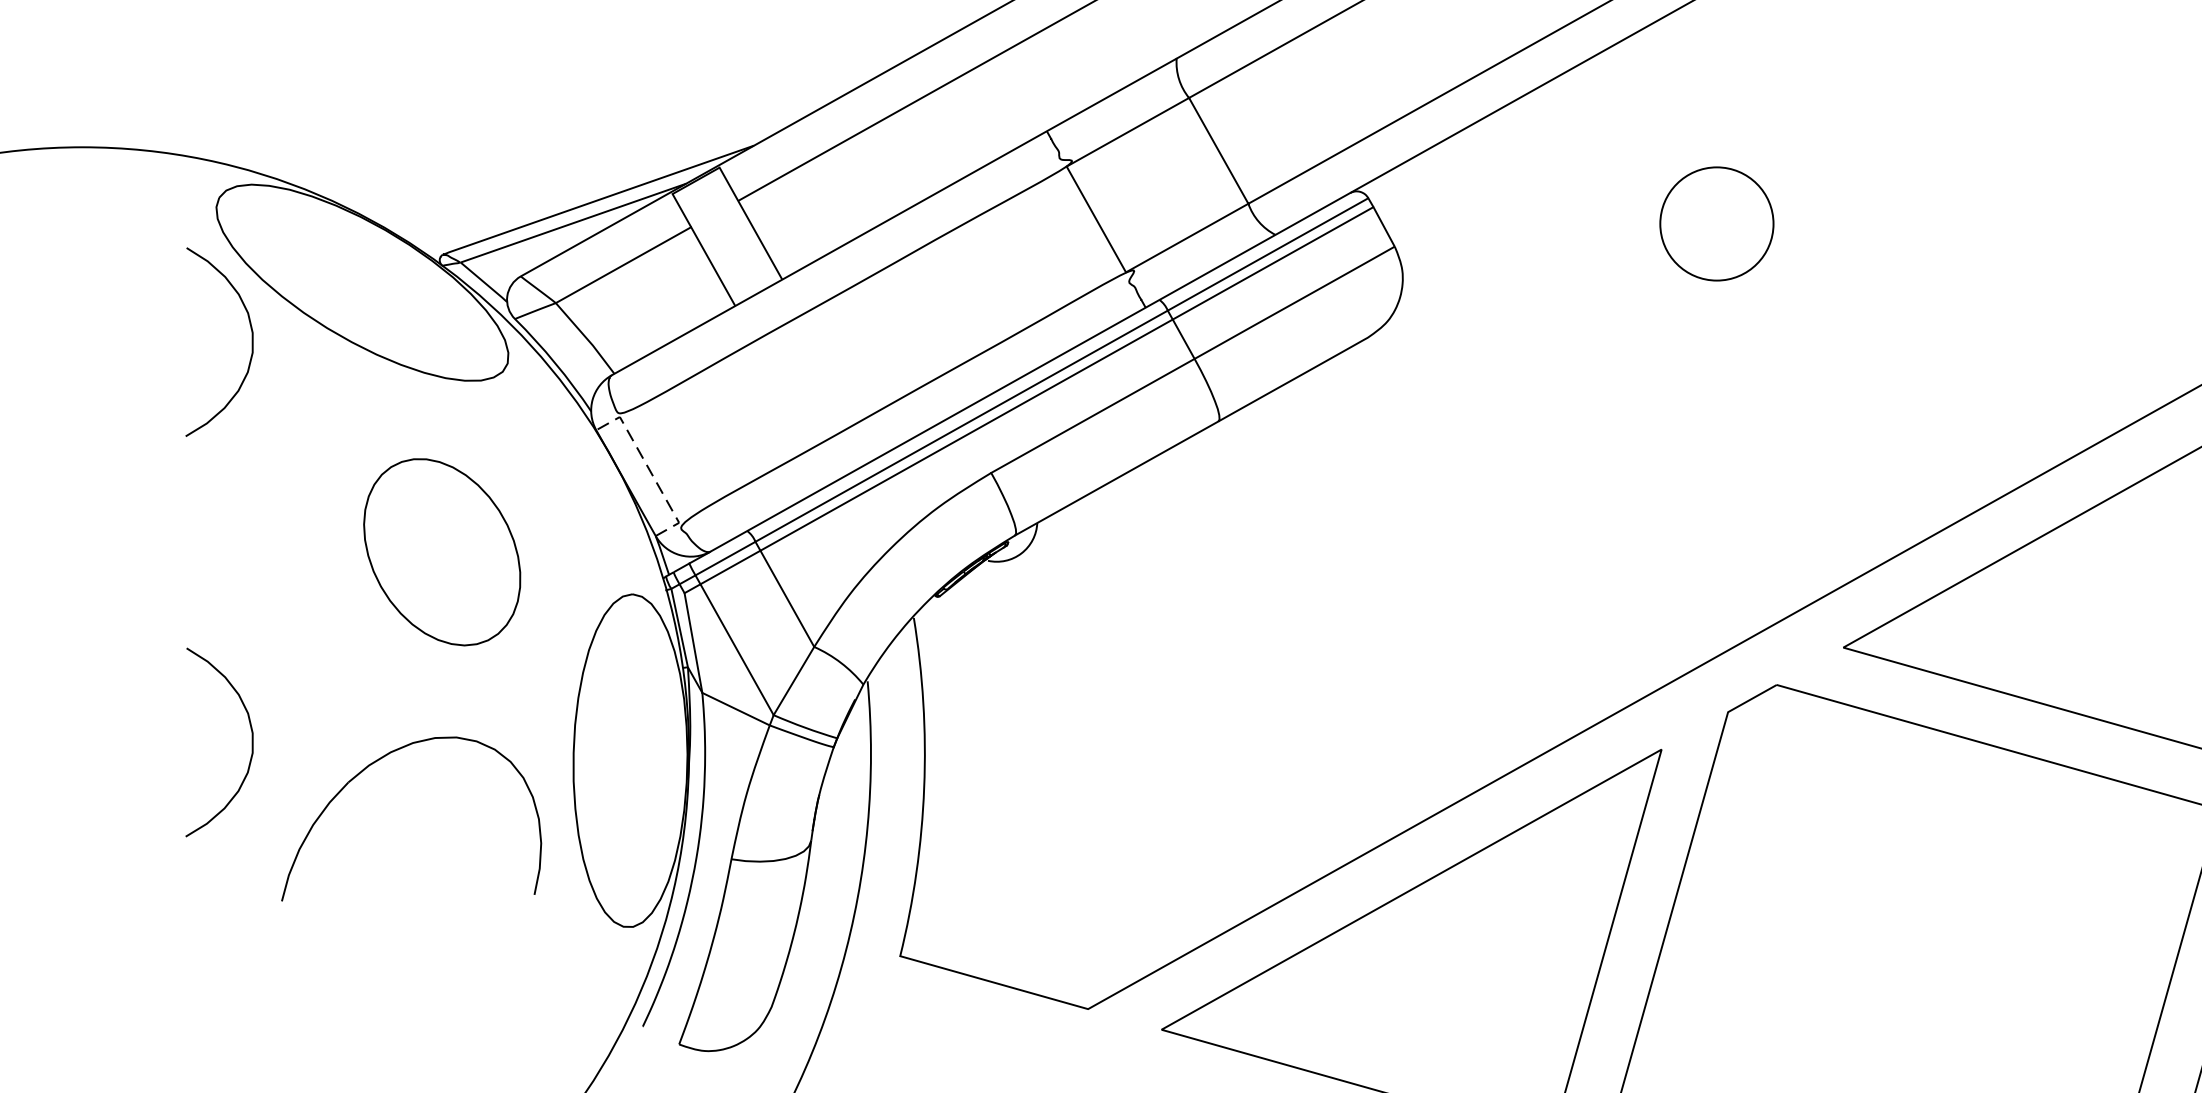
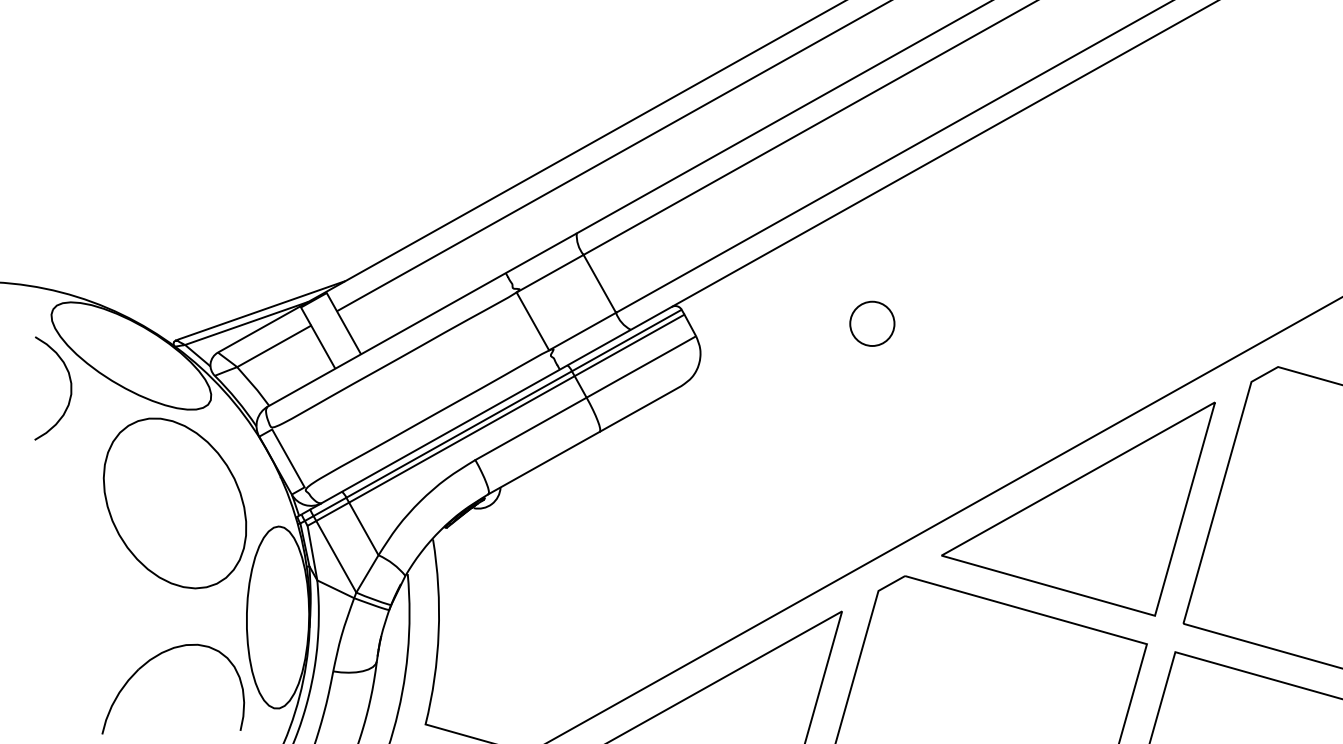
circle: (1717, 223) -> (872, 323), size x0.71
line: (649, 468) -> (288, 457), dashed -> solid
part: (441, 552) -> (174, 503), size x1.67
curve: (251, 742) -> (70, 607), removed
part: (375, 764) -> (153, 659), moved

